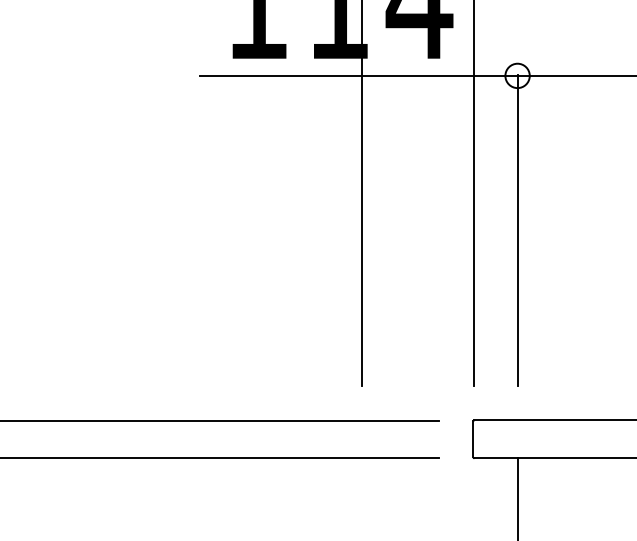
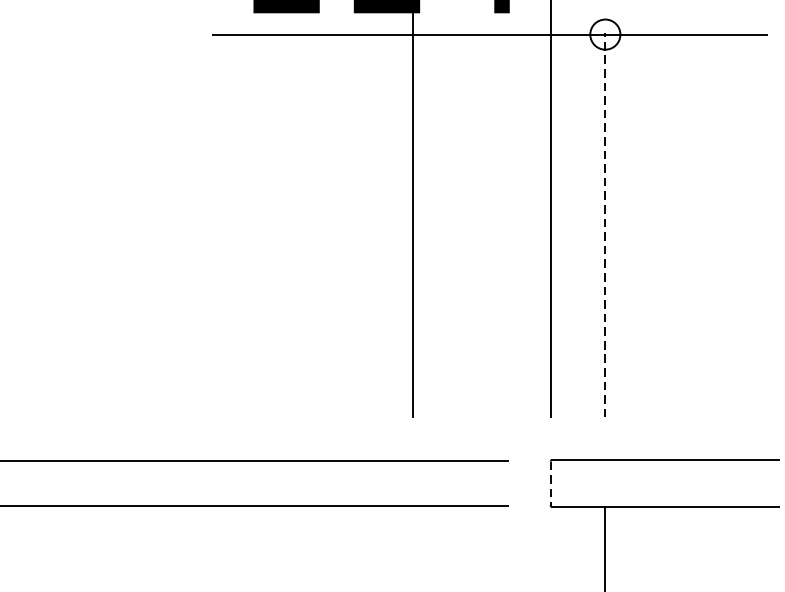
line: (517, 230) -> (605, 225), solid -> dashed
line: (473, 439) -> (550, 483), solid -> dashed

